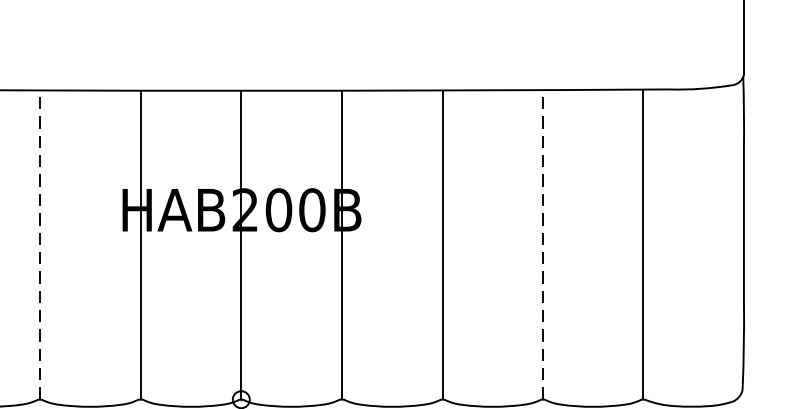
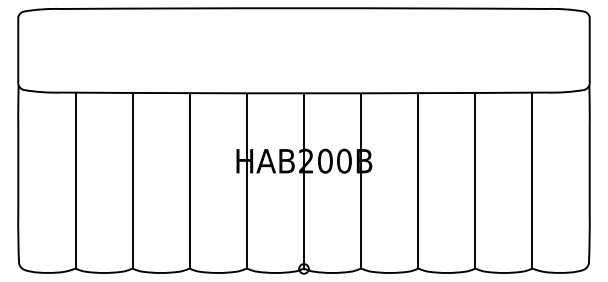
line: (39, 244) -> (189, 180), dashed -> solid
line: (543, 244) -> (475, 180), dashed -> solid

